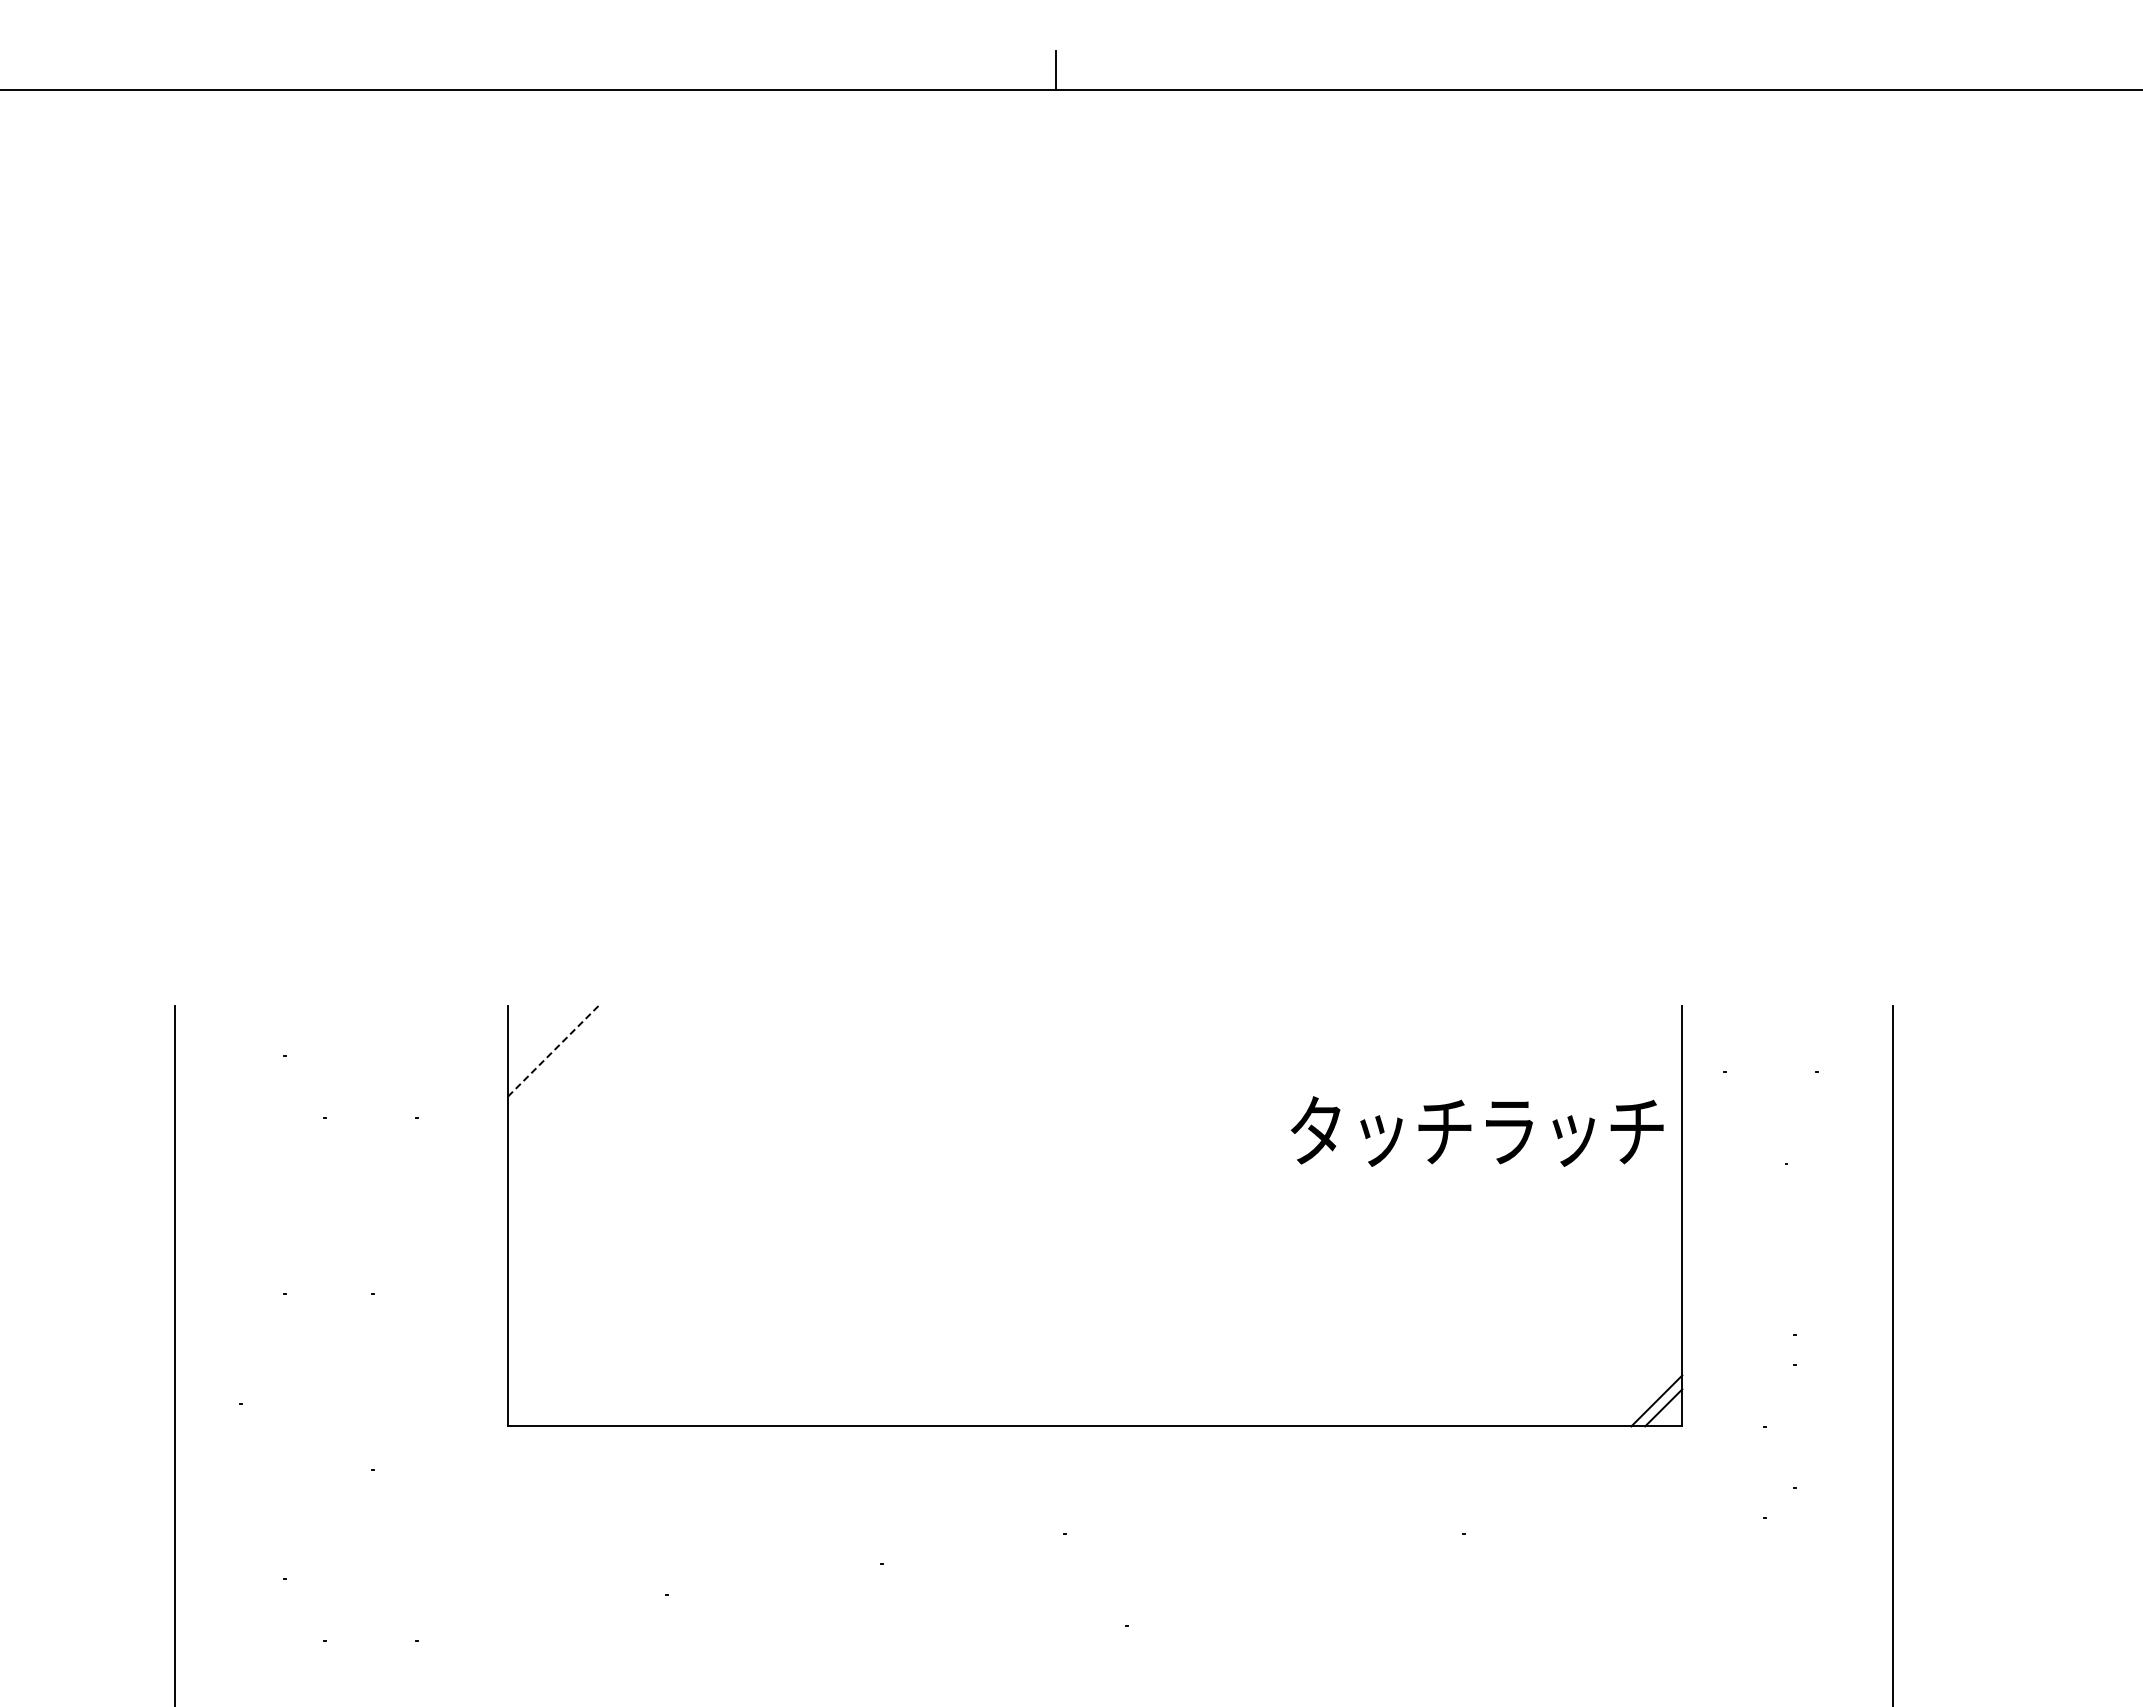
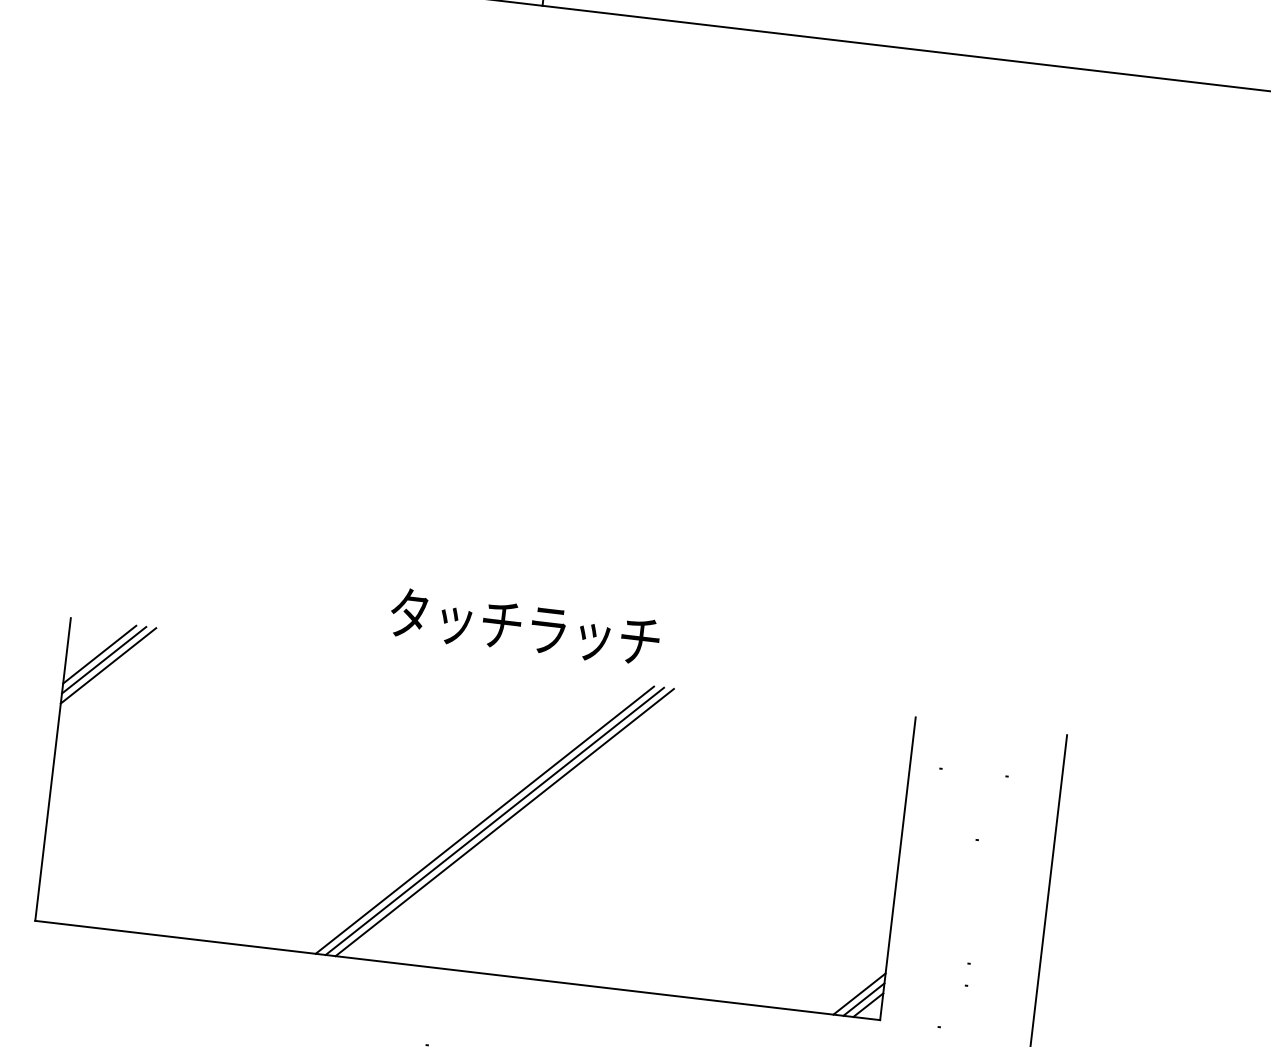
line: (553, 1050) -> (99, 654), dashed -> solid
line: (560, 1057) -> (104, 659), added
line: (567, 1064) -> (108, 665), added
text: (1476, 1131) -> (524, 627), moved
line: (1107, 1215) -> (484, 819), added
line: (1121, 1215) -> (494, 820), added
line: (1135, 1215) -> (504, 822), added
line: (1649, 1393) -> (859, 993), added

